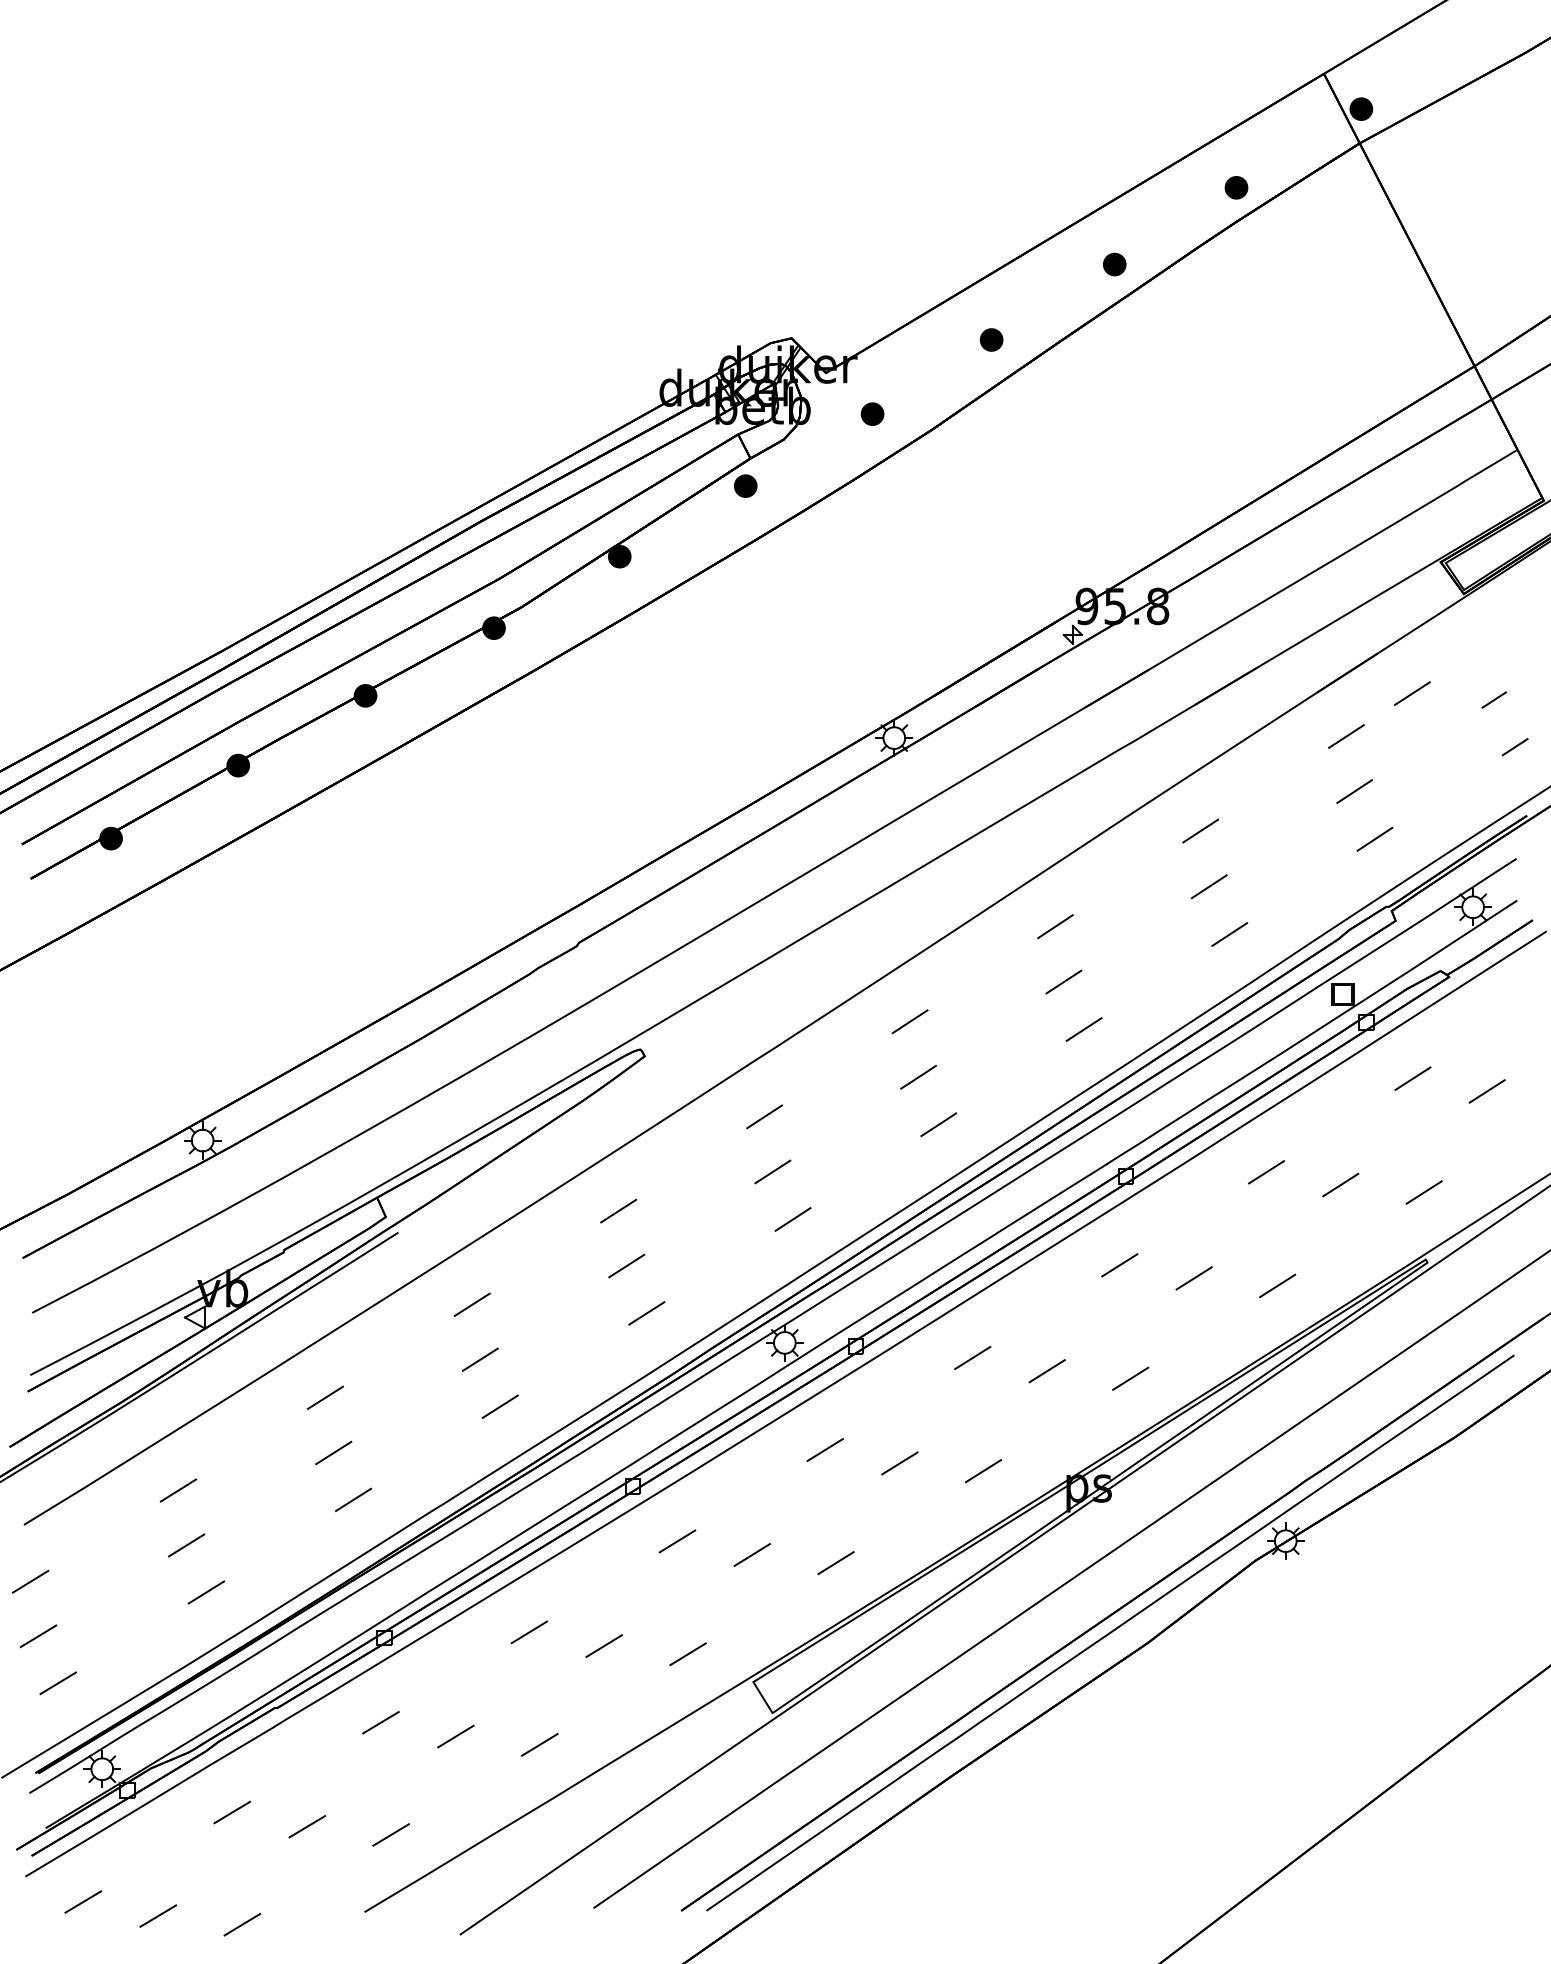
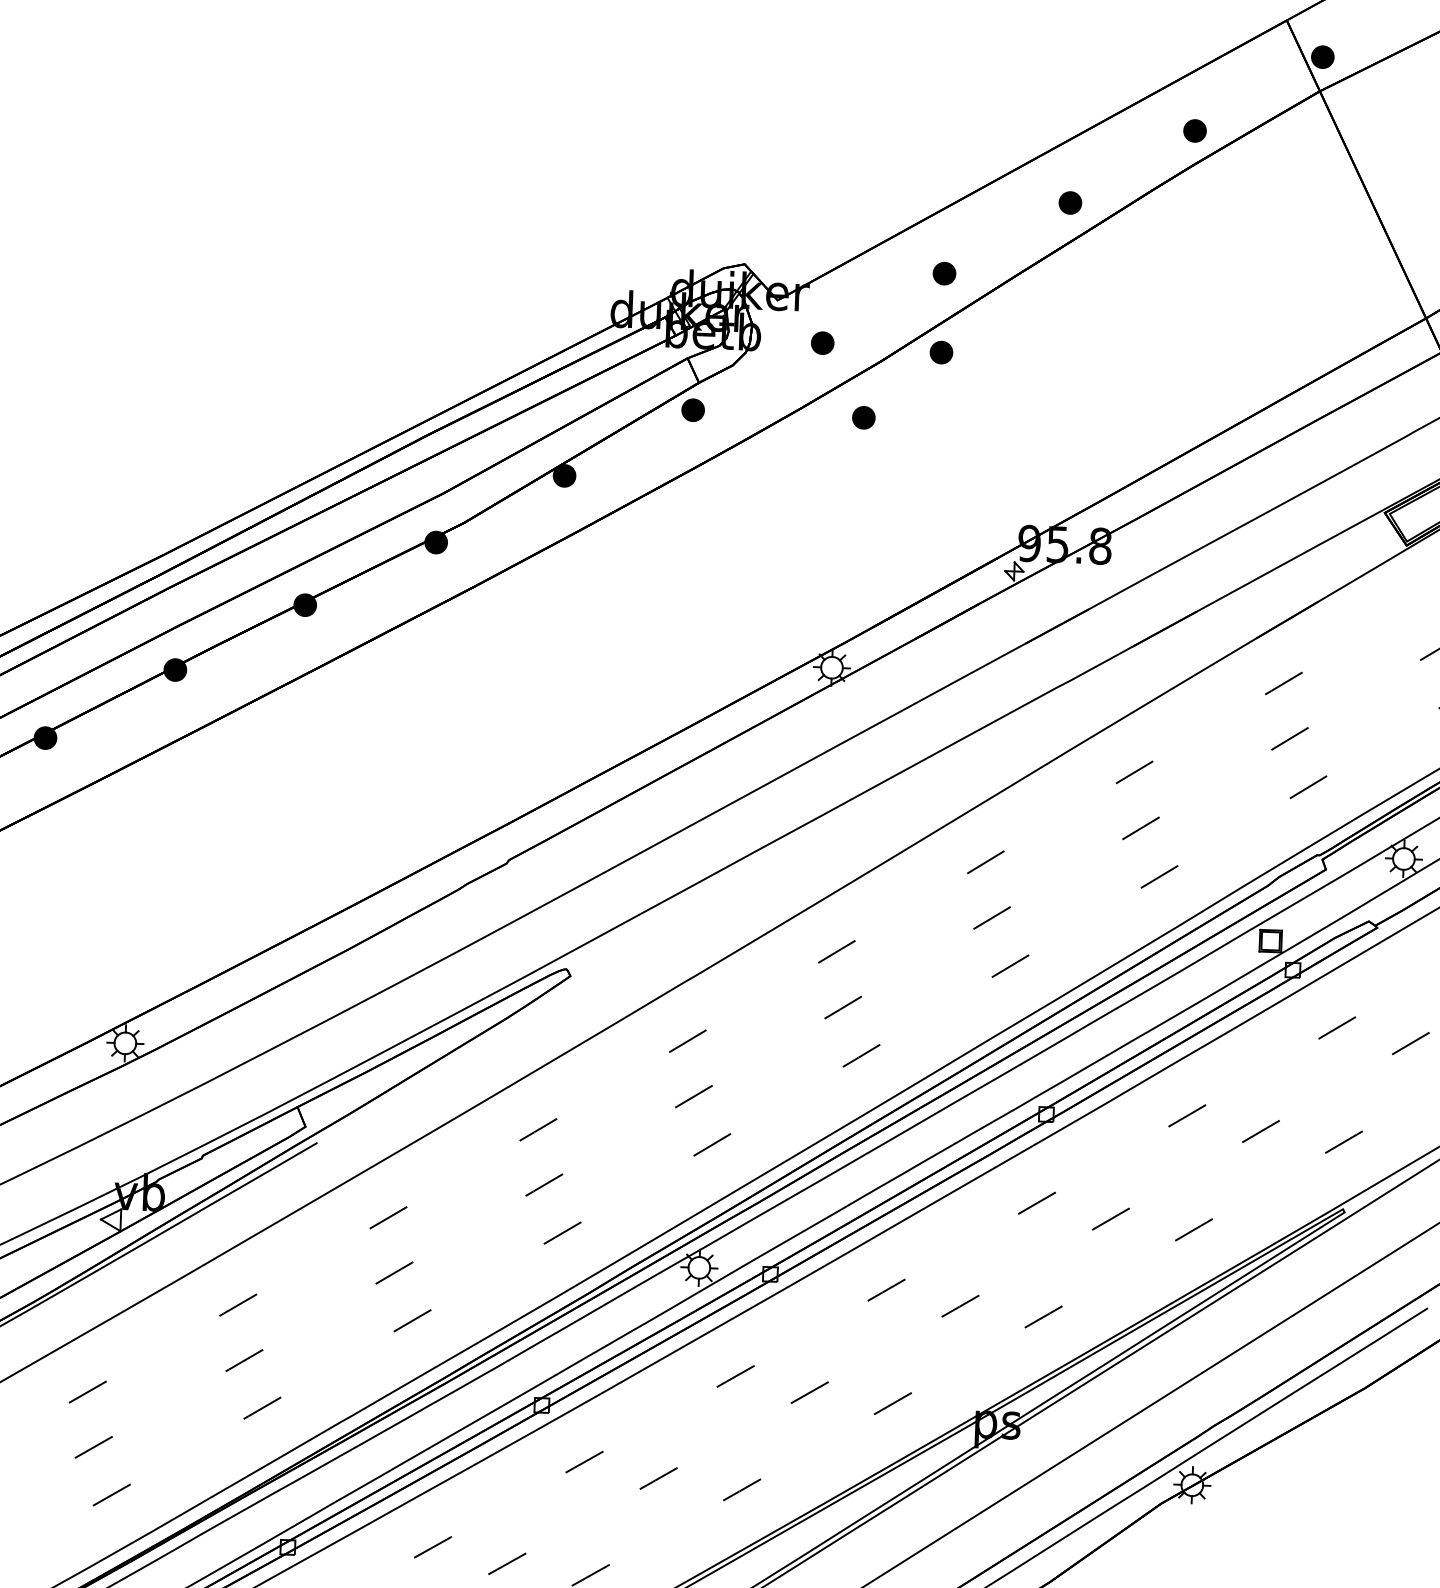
part: (991, 418) -> (941, 352), added
part: (916, 486) -> (863, 417), added
line: (1412, 693) -> (1351, 643), removed

